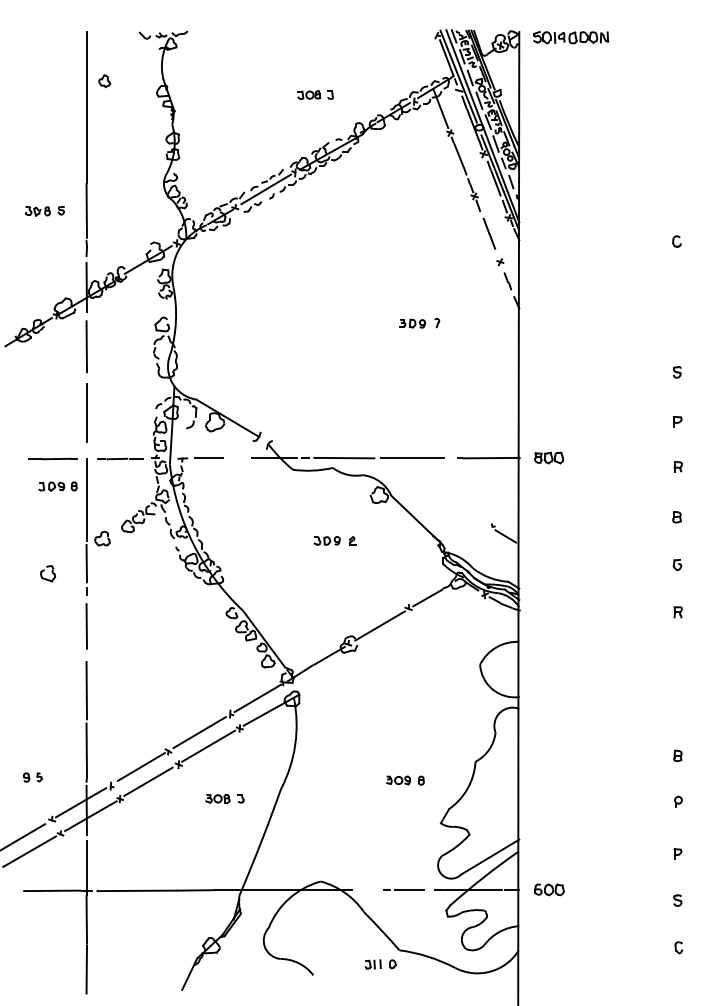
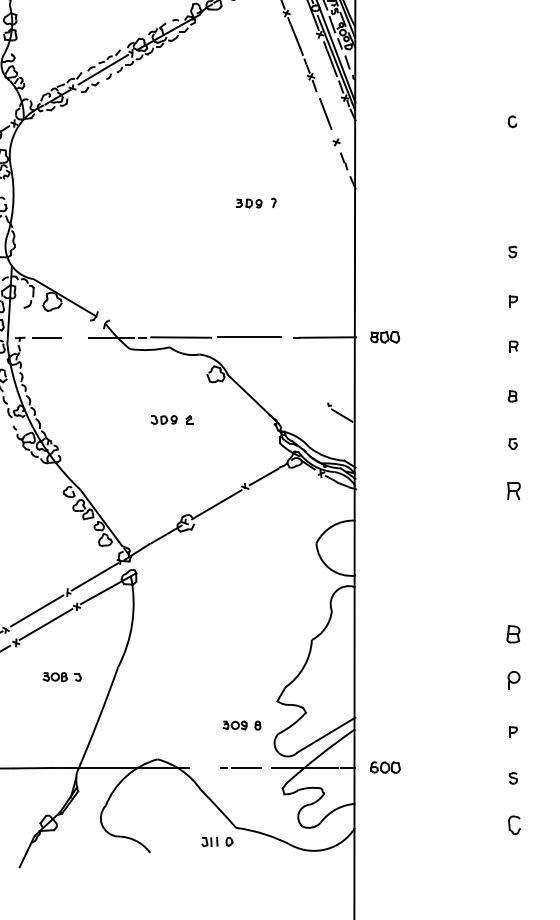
part: (677, 612) -> (513, 491), size x1.6
part: (677, 755) -> (513, 633), size x1.6
part: (405, 780) -> (242, 725), moved
part: (678, 801) -> (514, 679), size x1.6
part: (678, 947) -> (514, 825), size x1.6

